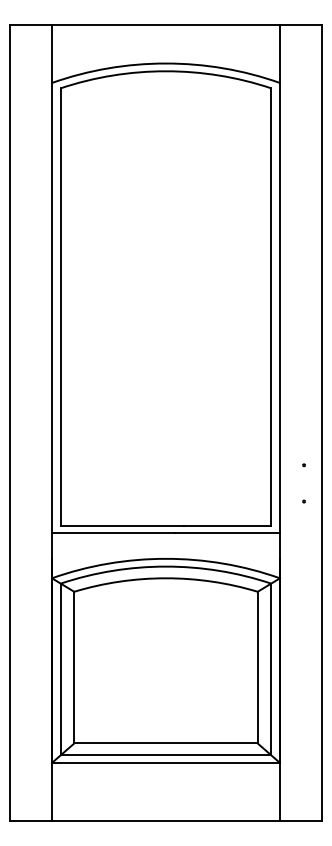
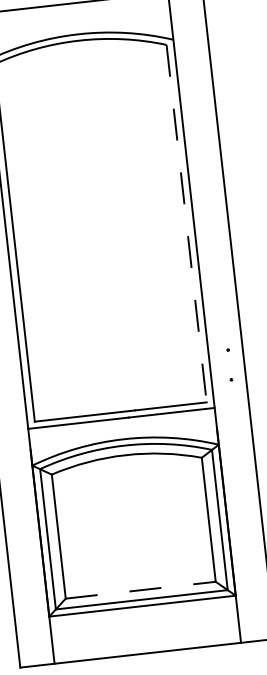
line: (271, 306) -> (186, 223), solid -> dashed
line: (166, 743) -> (141, 590), solid -> dashed

